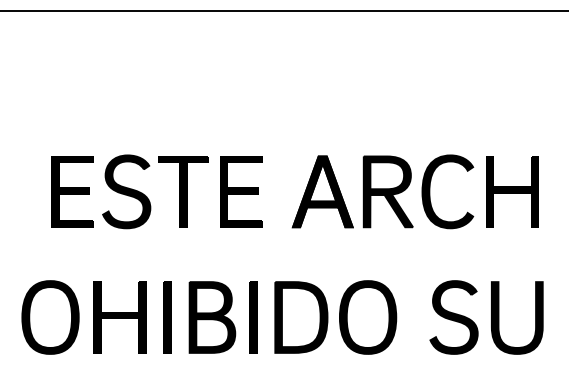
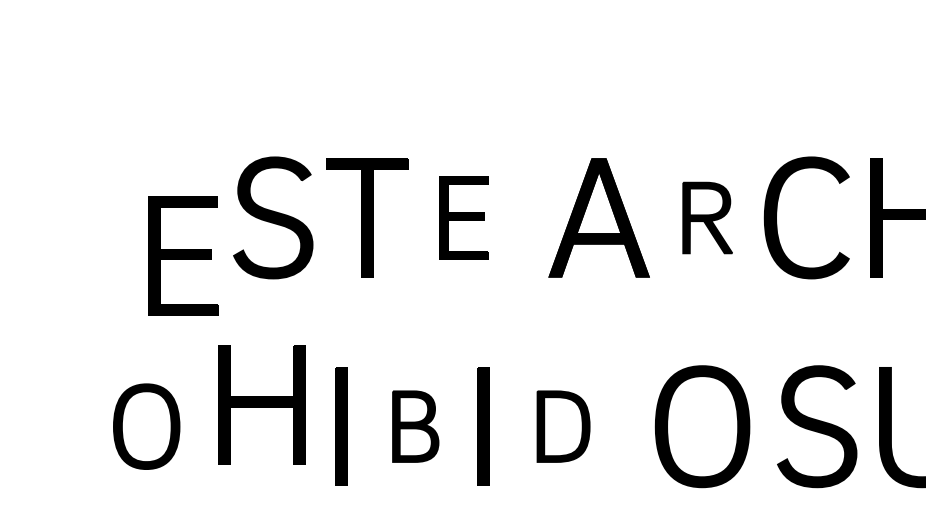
part: (72, 191) -> (183, 255), moved
part: (241, 191) -> (463, 217), size x0.7
part: (387, 191) -> (706, 217), size x0.6
part: (50, 317) -> (146, 426), size x0.7
part: (119, 317) -> (261, 405), moved
part: (212, 317) -> (415, 426), size x0.6
part: (301, 317) -> (563, 426), size x0.6
part: (368, 317) -> (703, 426), moved

